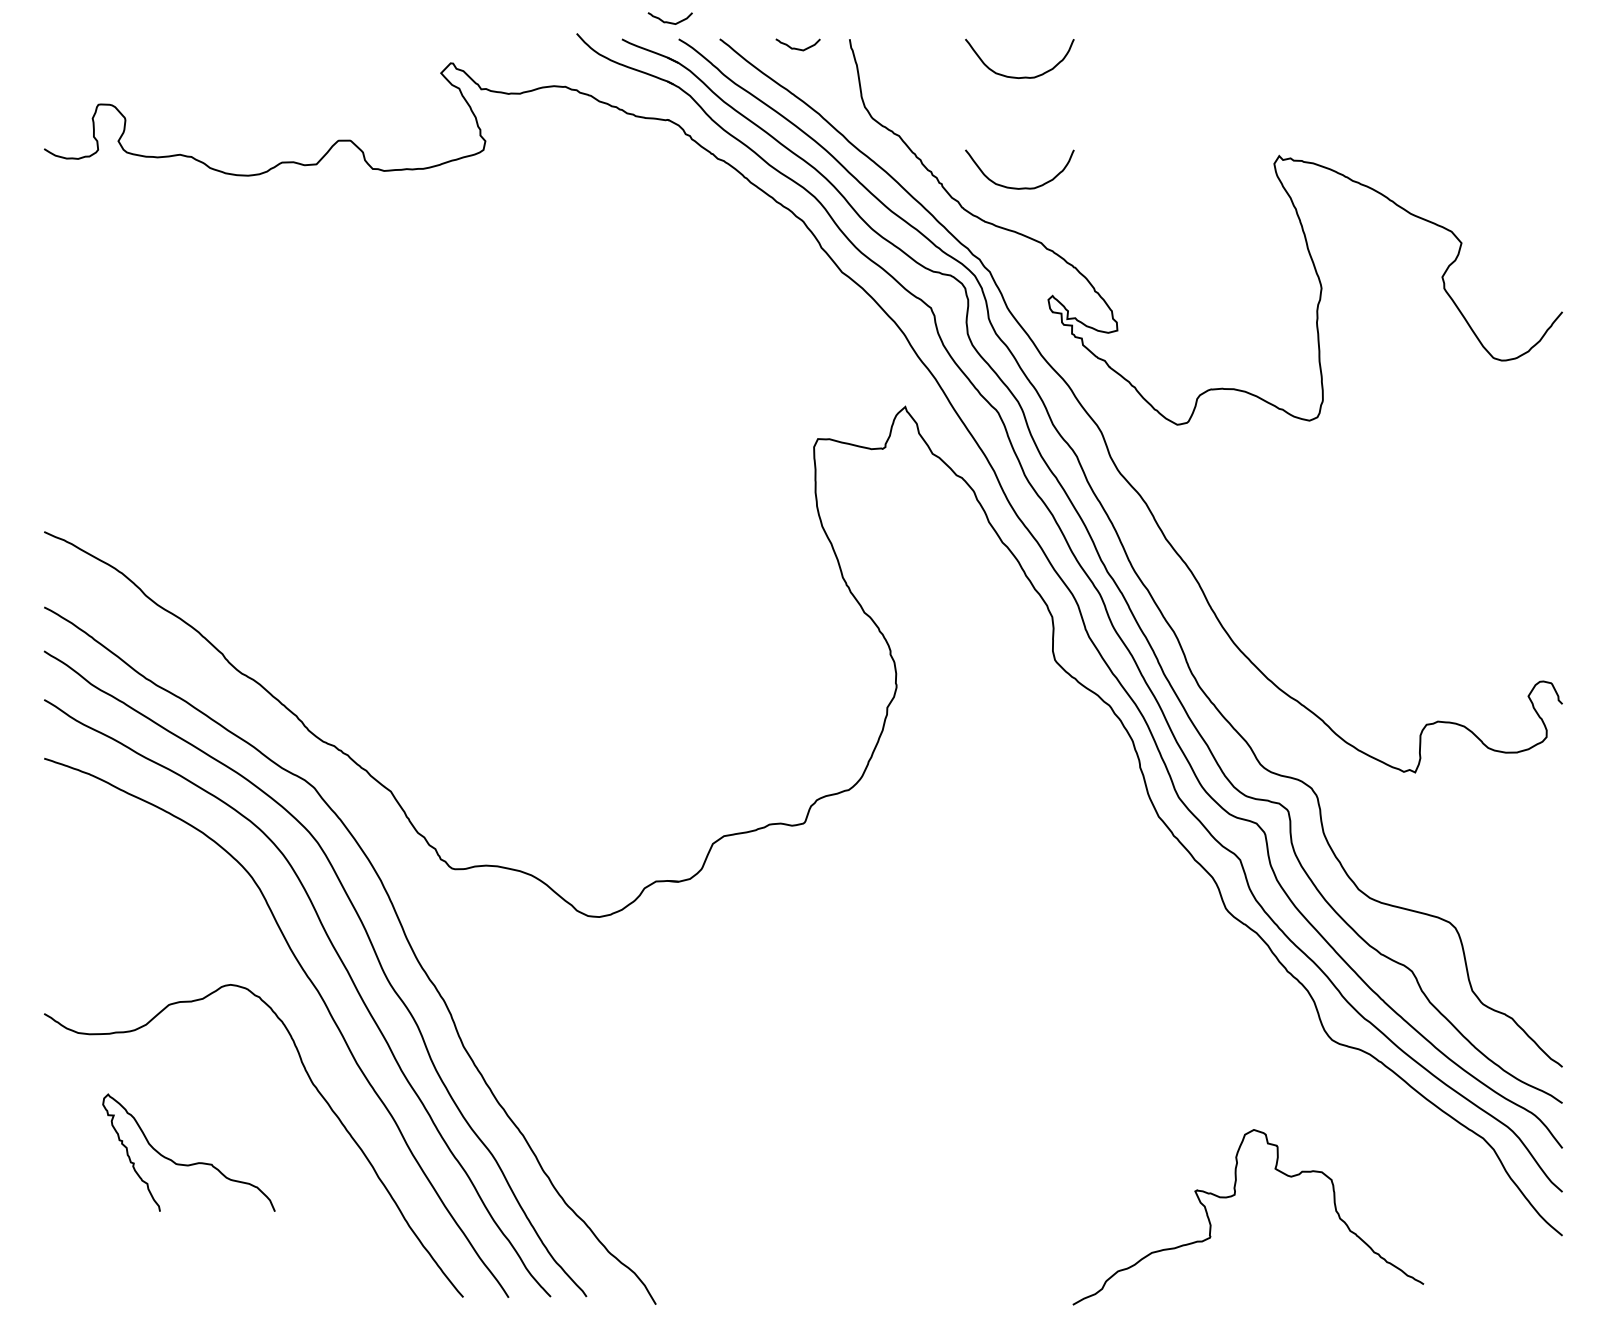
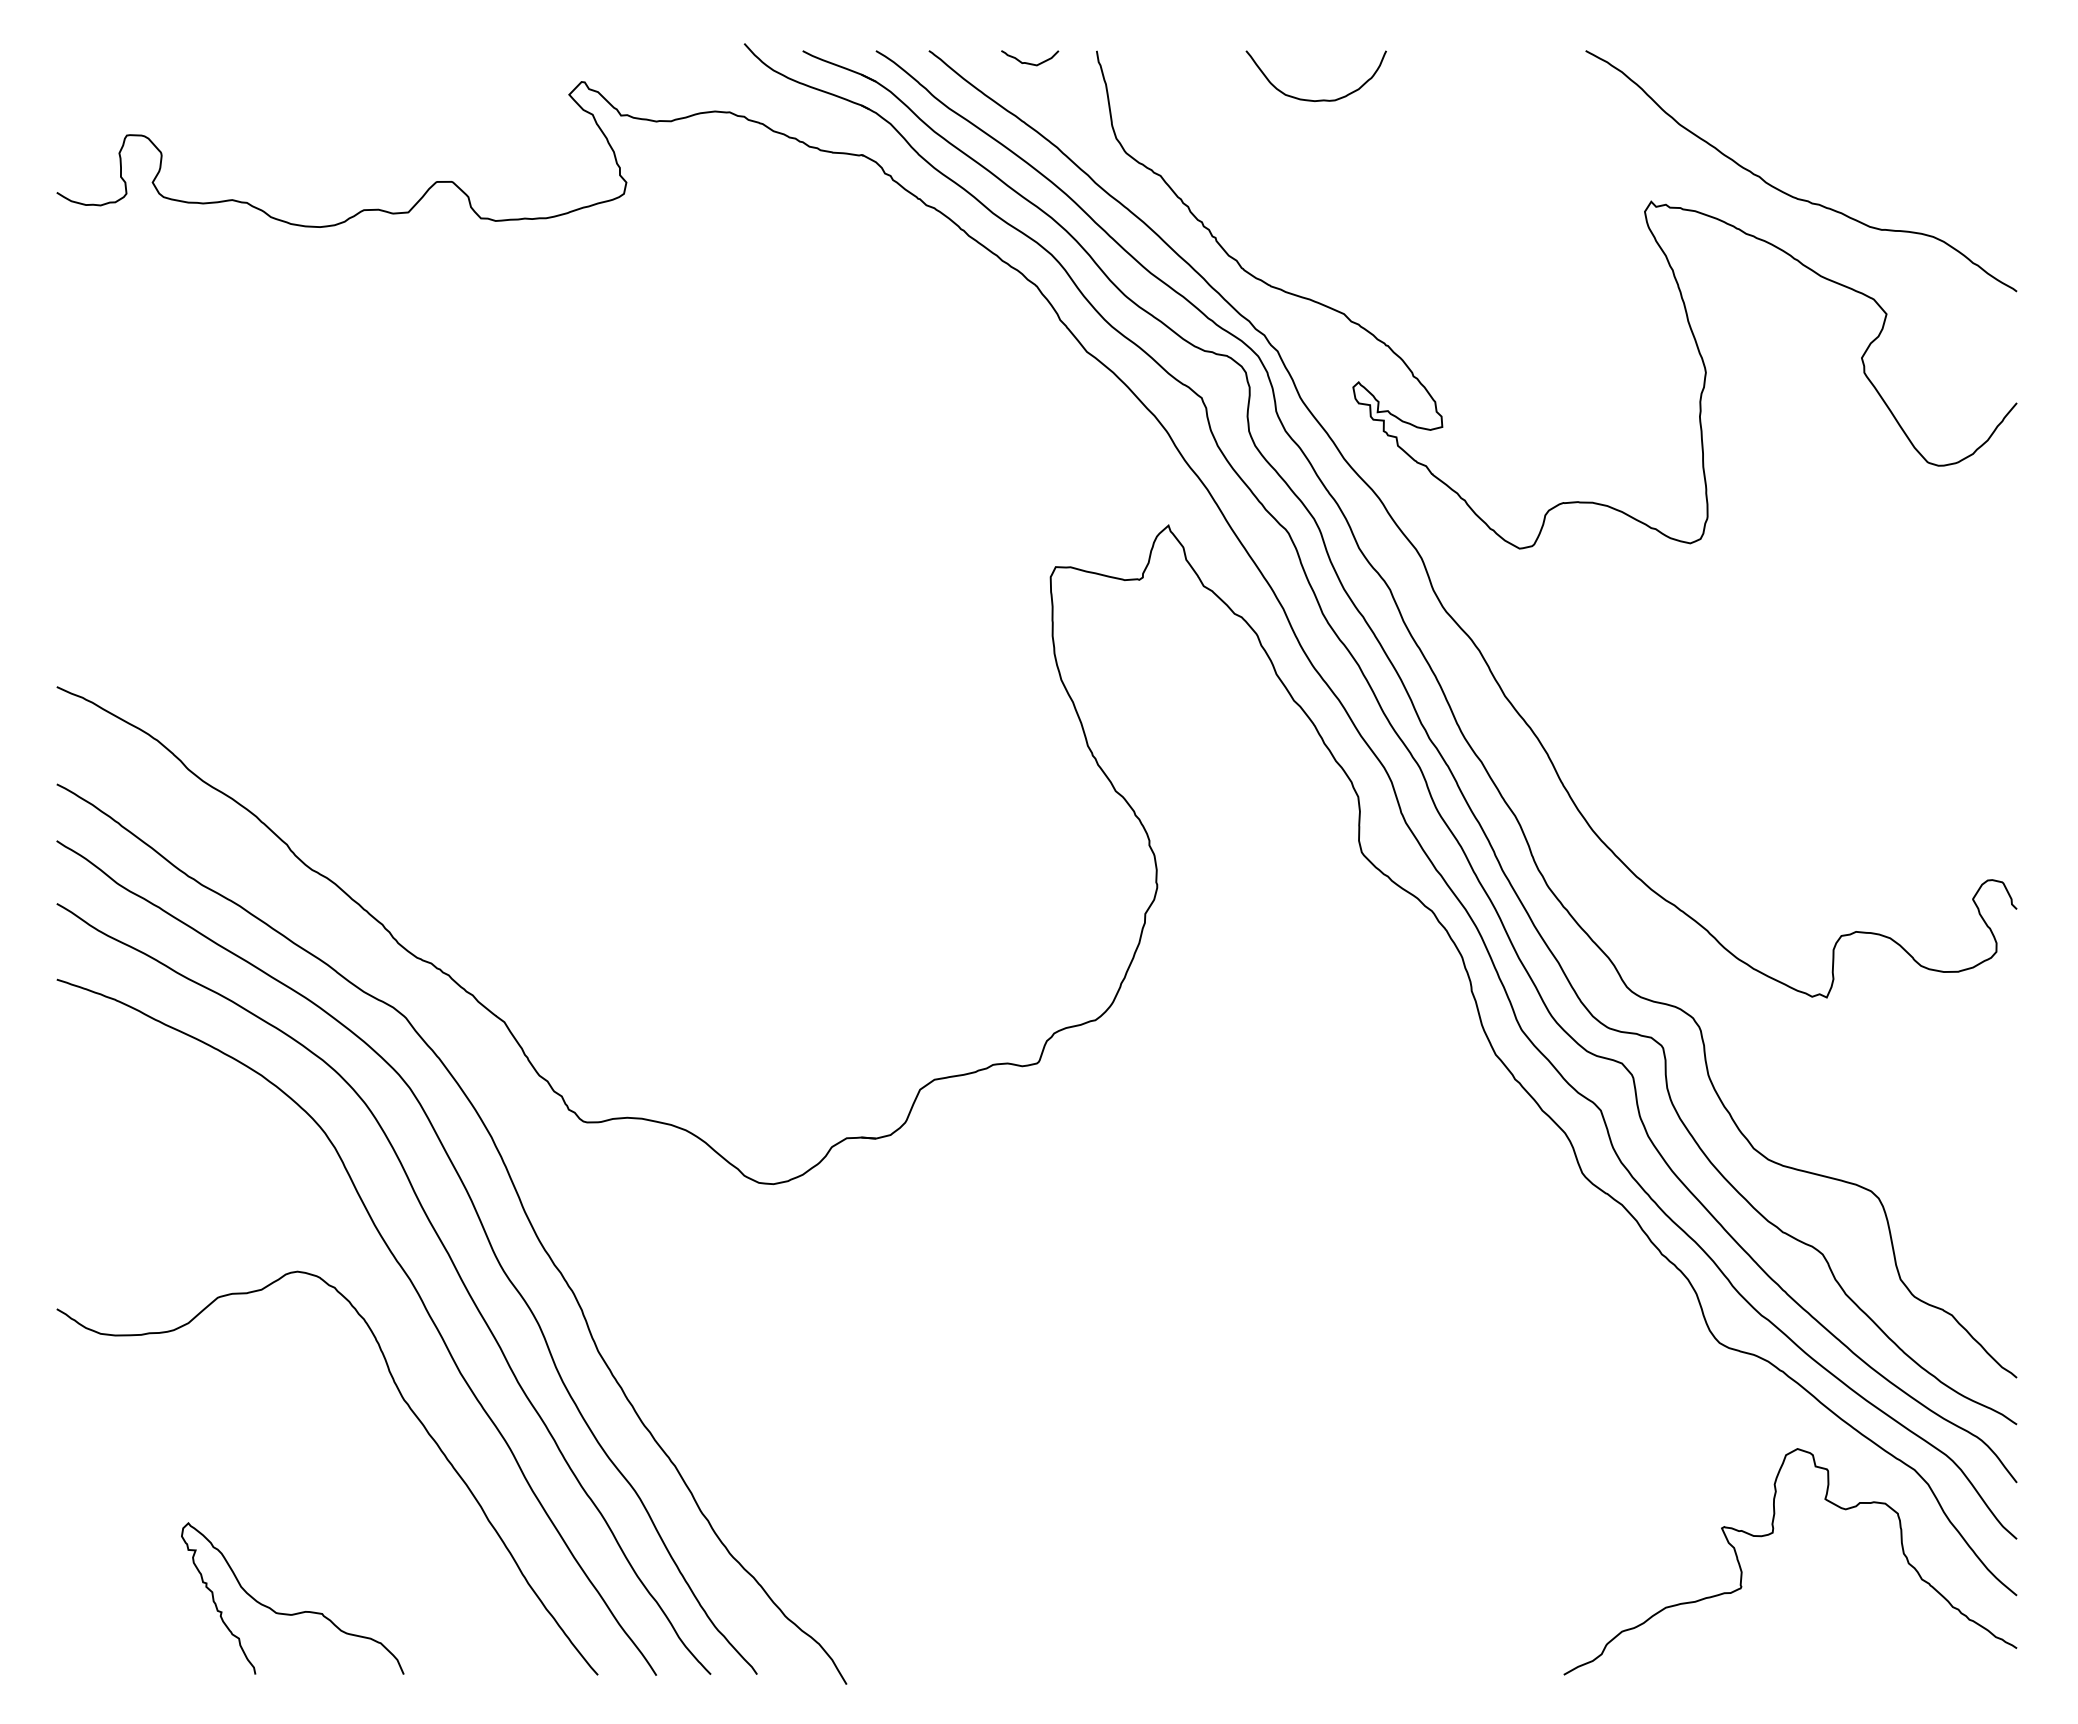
curve: (669, 21) -> (863, 28), removed
curve: (1387, 150) -> (1790, 194), added
curve: (1016, 187) -> (1311, 242), removed
curve: (192, 1163) -> (297, 1612), moved
curve: (1235, 1195) -> (1773, 1533), moved

